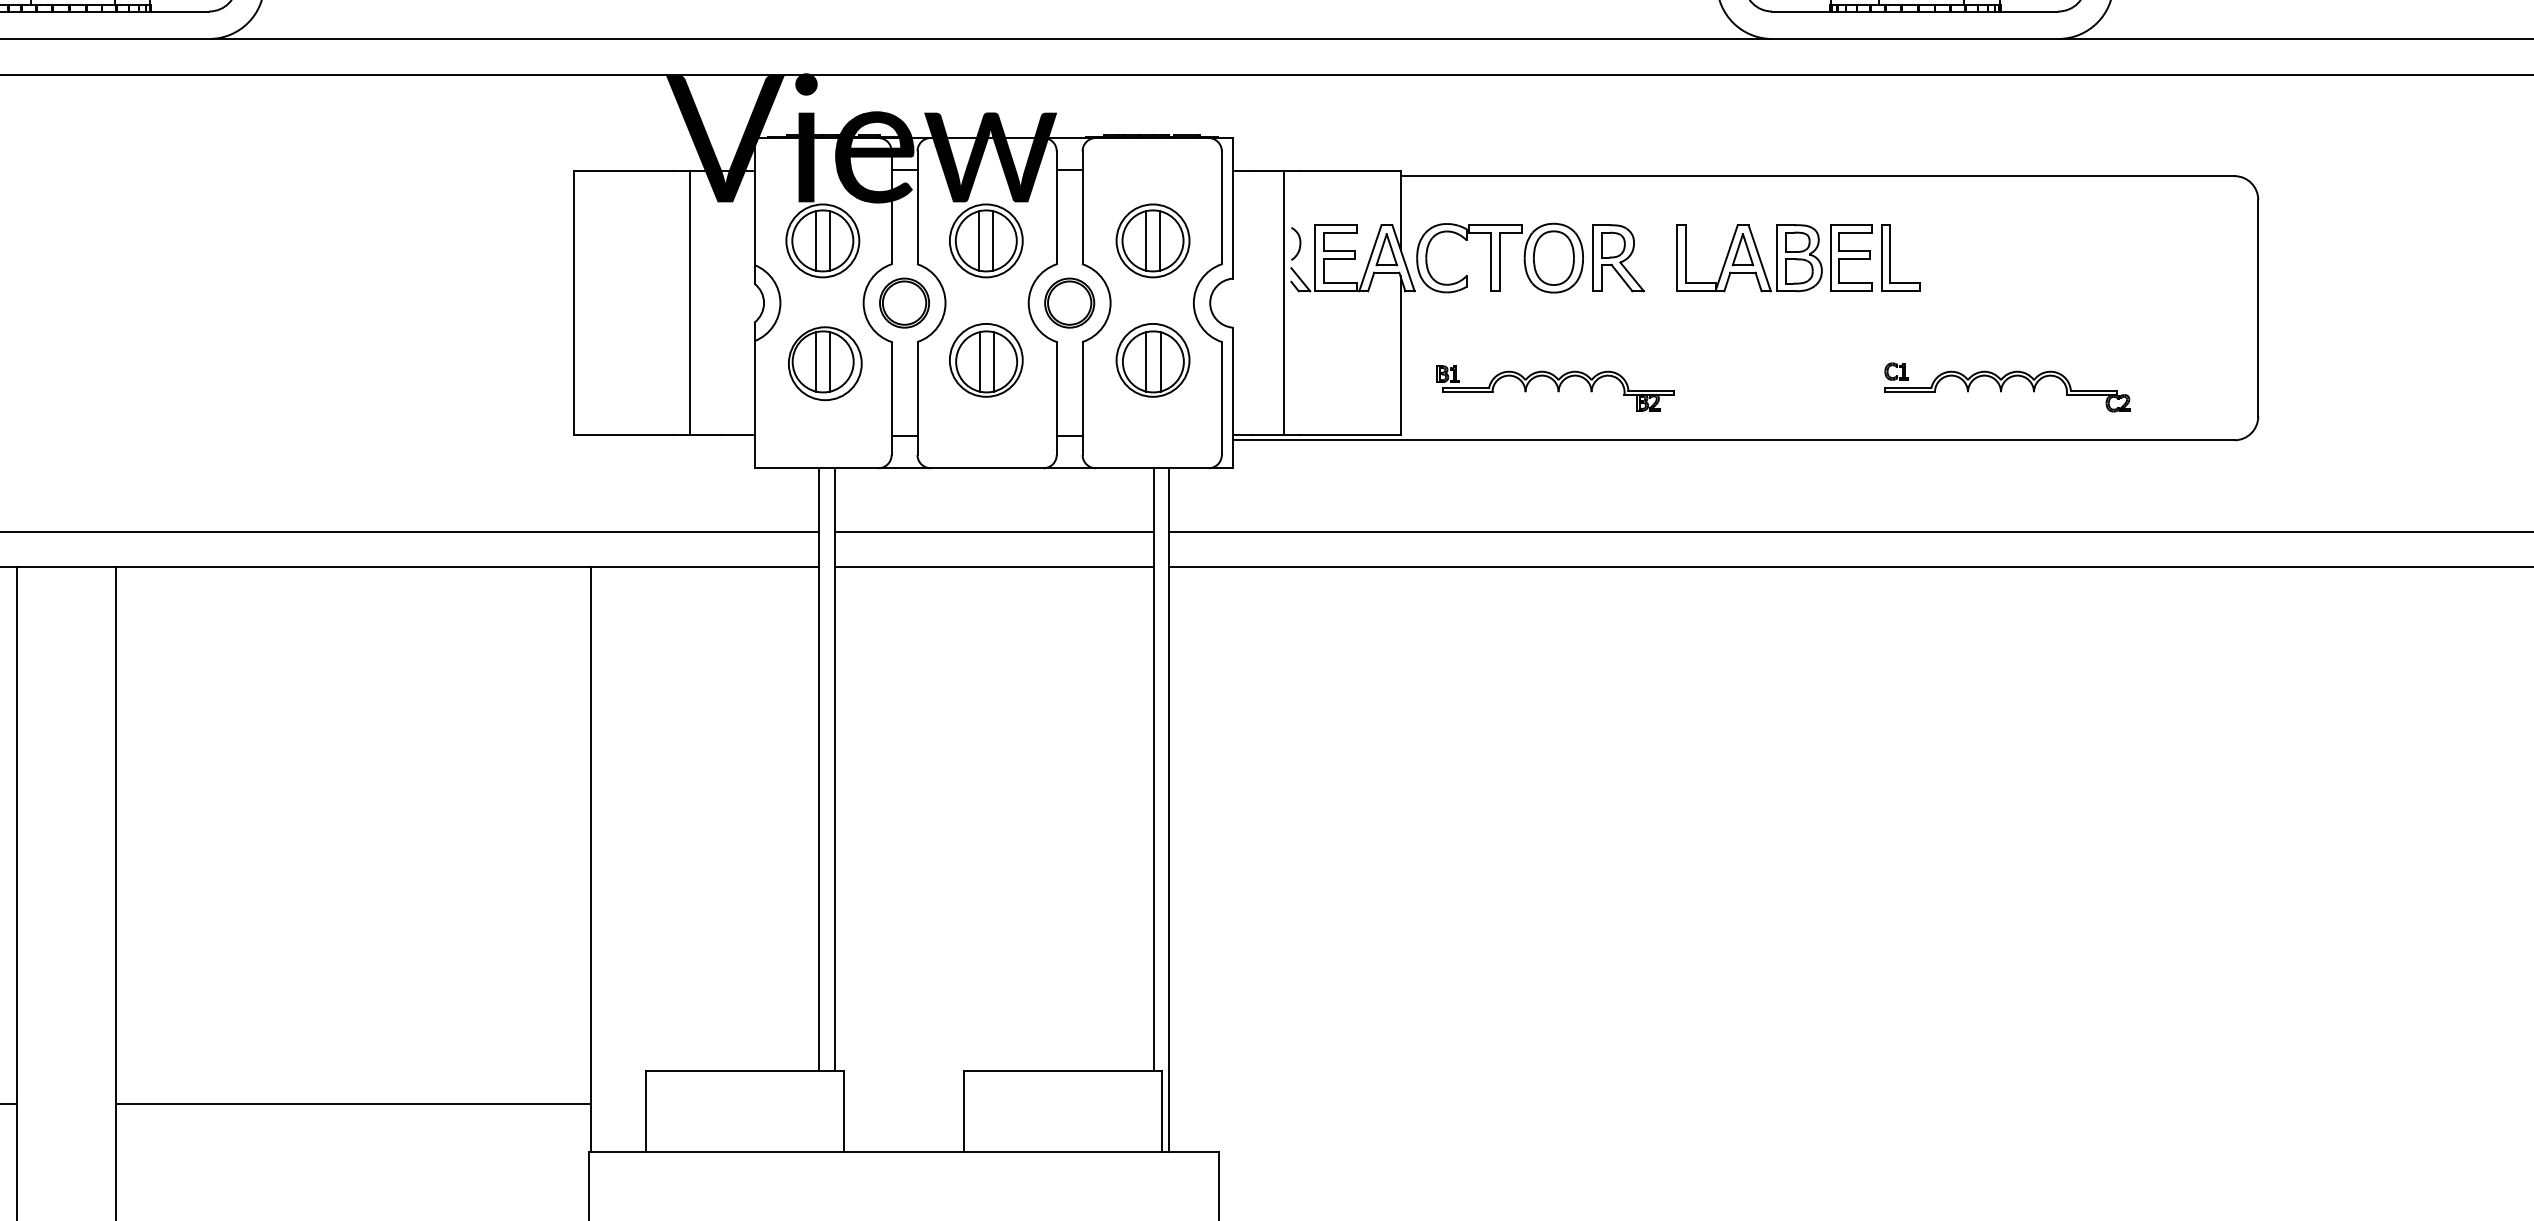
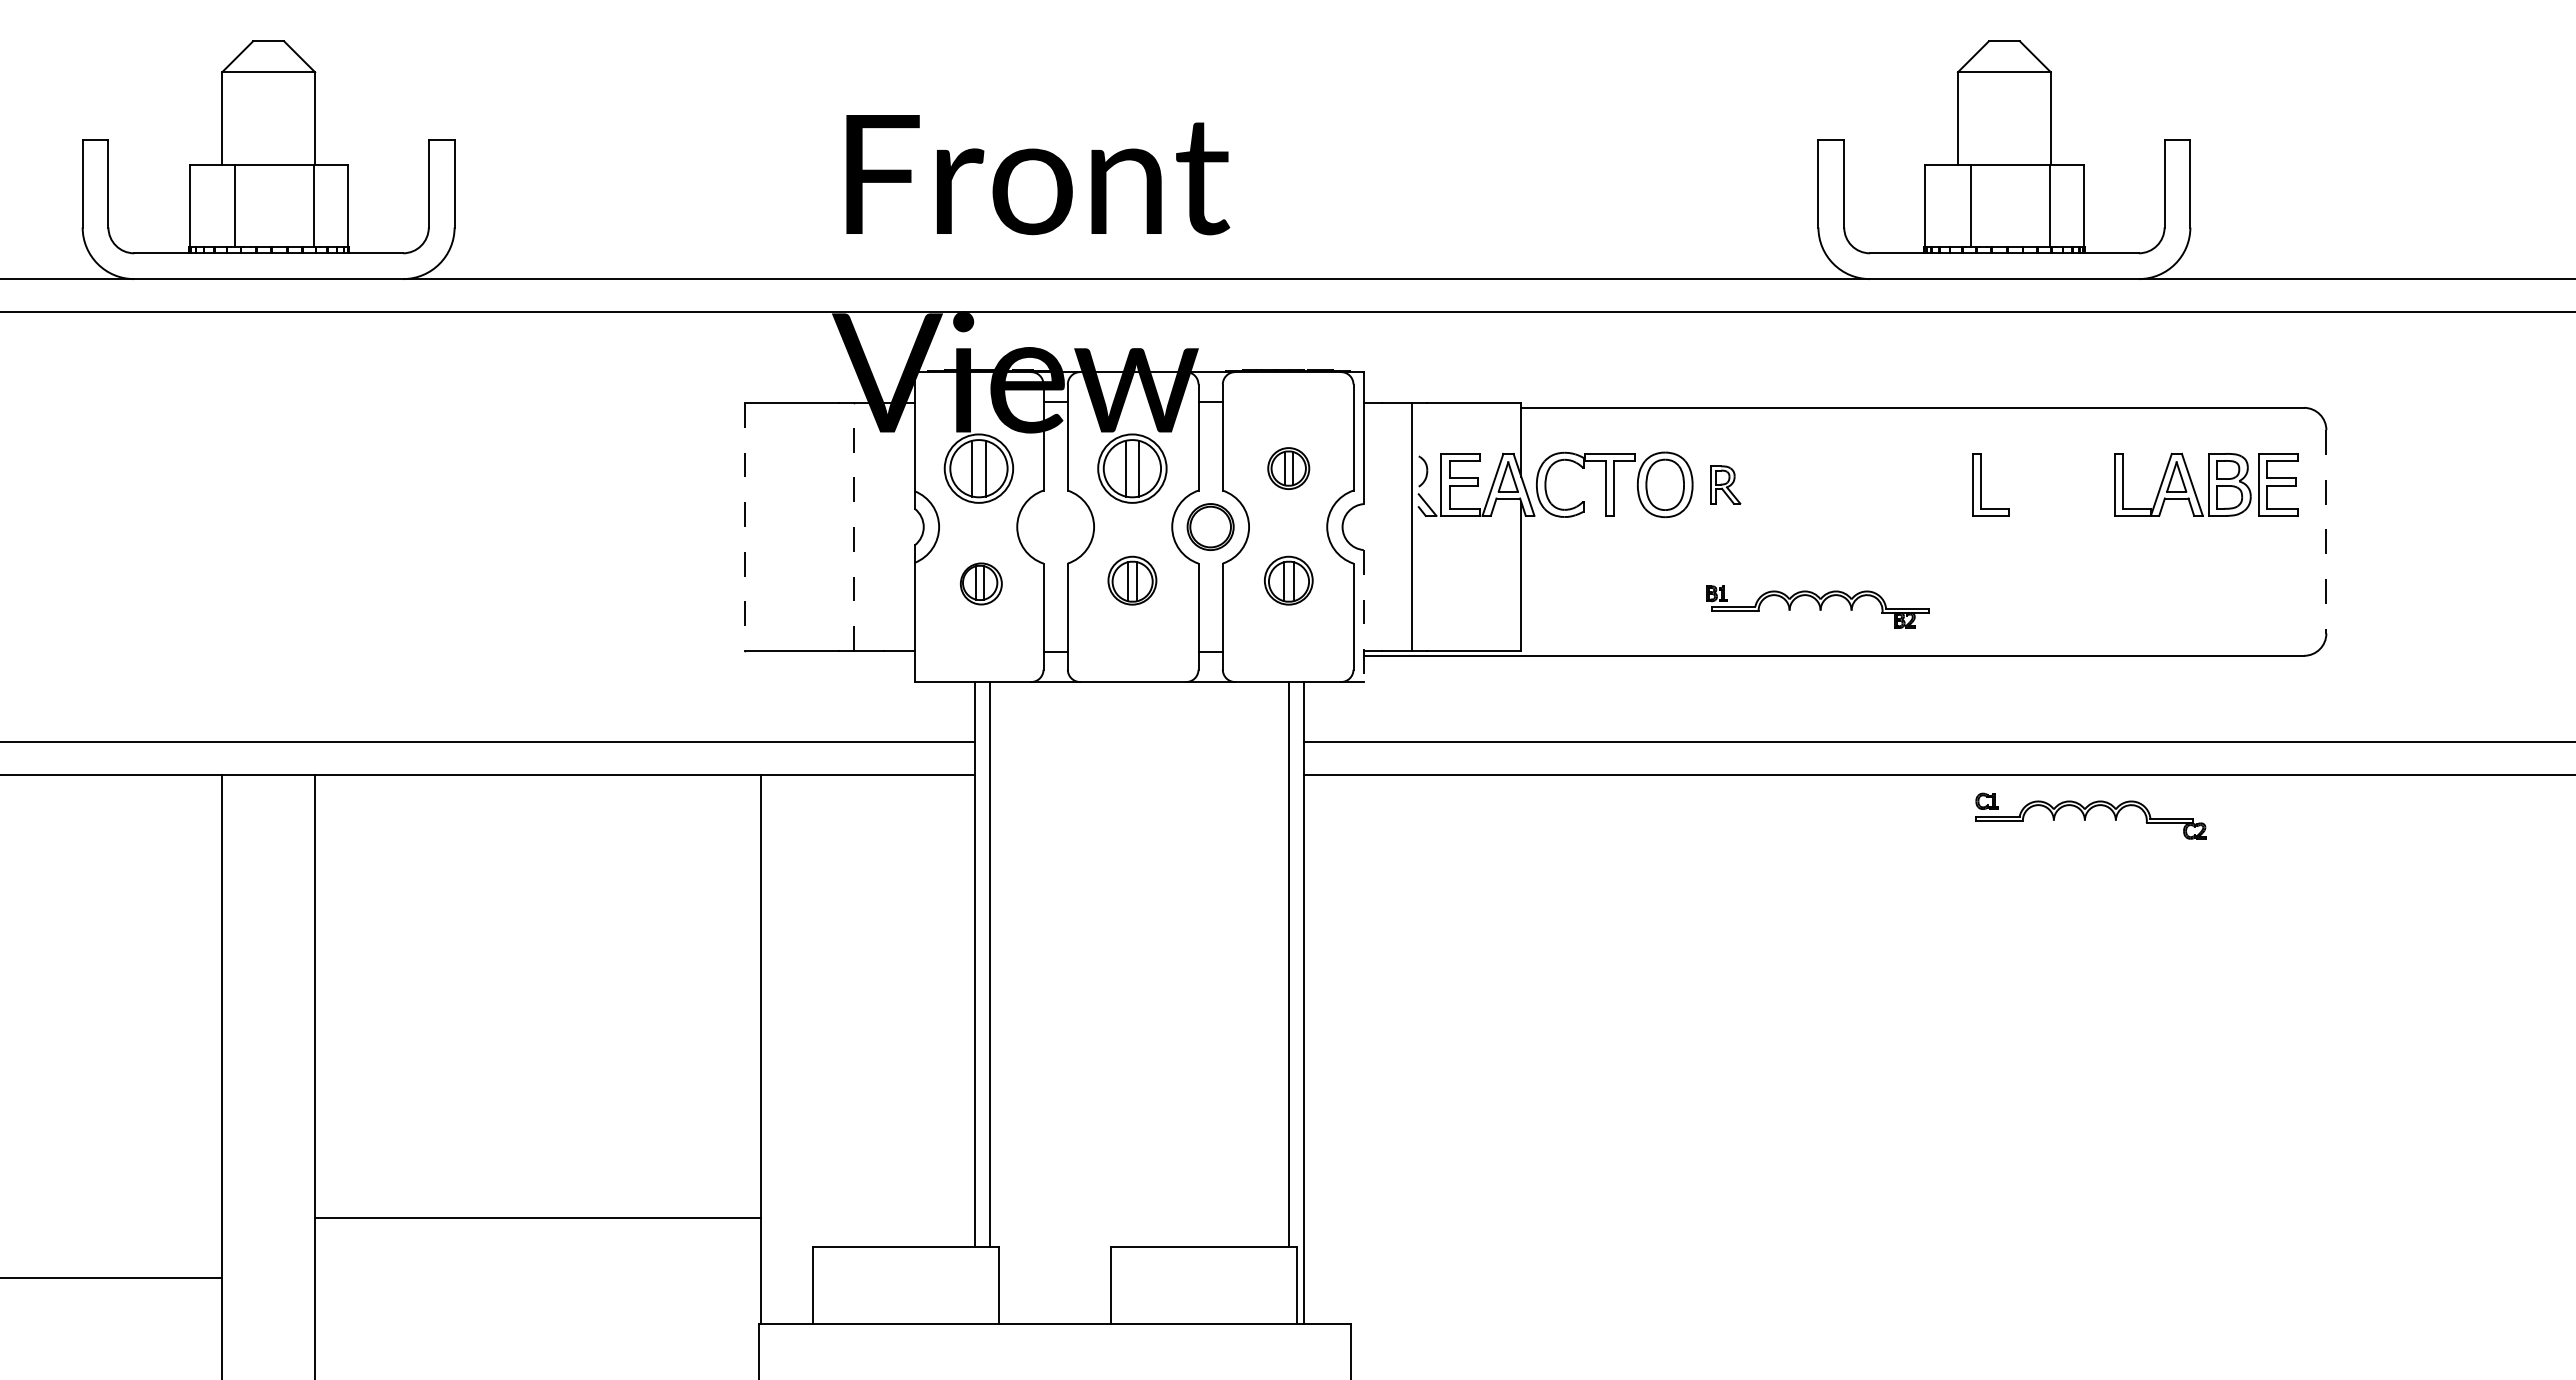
part: (1152, 240) -> (1288, 468), size x0.6
part: (1618, 257) -> (1725, 484), size x0.6
part: (1774, 257) -> (2206, 484), moved
part: (904, 302) -> (1055, 526), removed
line: (574, 303) -> (745, 527), solid -> dashed
line: (690, 303) -> (854, 527), solid -> dashed
line: (2258, 307) -> (2326, 531), solid -> dashed
part: (986, 360) -> (1132, 580), size x0.7
part: (1152, 360) -> (1288, 580), size x0.7
part: (825, 363) -> (981, 583), size x0.6
part: (2006, 386) -> (2090, 815), moved
part: (1555, 387) -> (1817, 606), moved
line: (1232, 398) -> (1363, 616), solid -> dashed
line: (993, 531) -> (1139, 741), removed
line: (993, 567) -> (1139, 775), removed
line: (353, 1103) -> (538, 1218), moved

